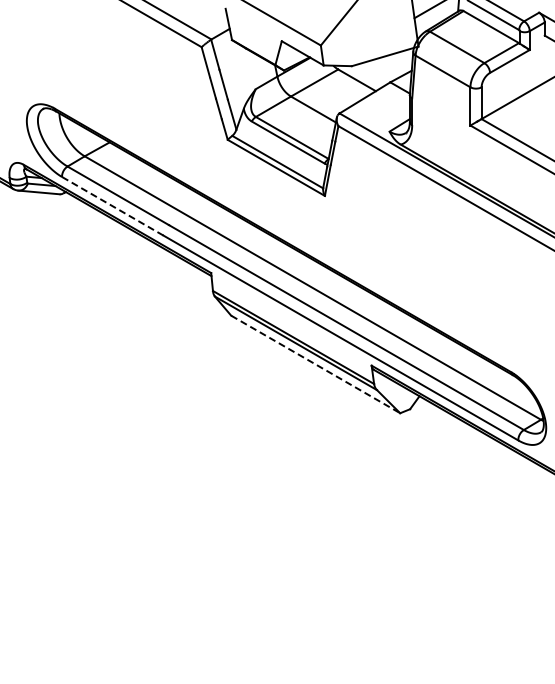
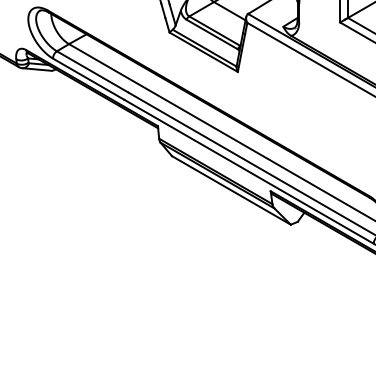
line: (112, 206) -> (88, 79), dashed -> solid
line: (315, 364) -> (231, 190), dashed -> solid

